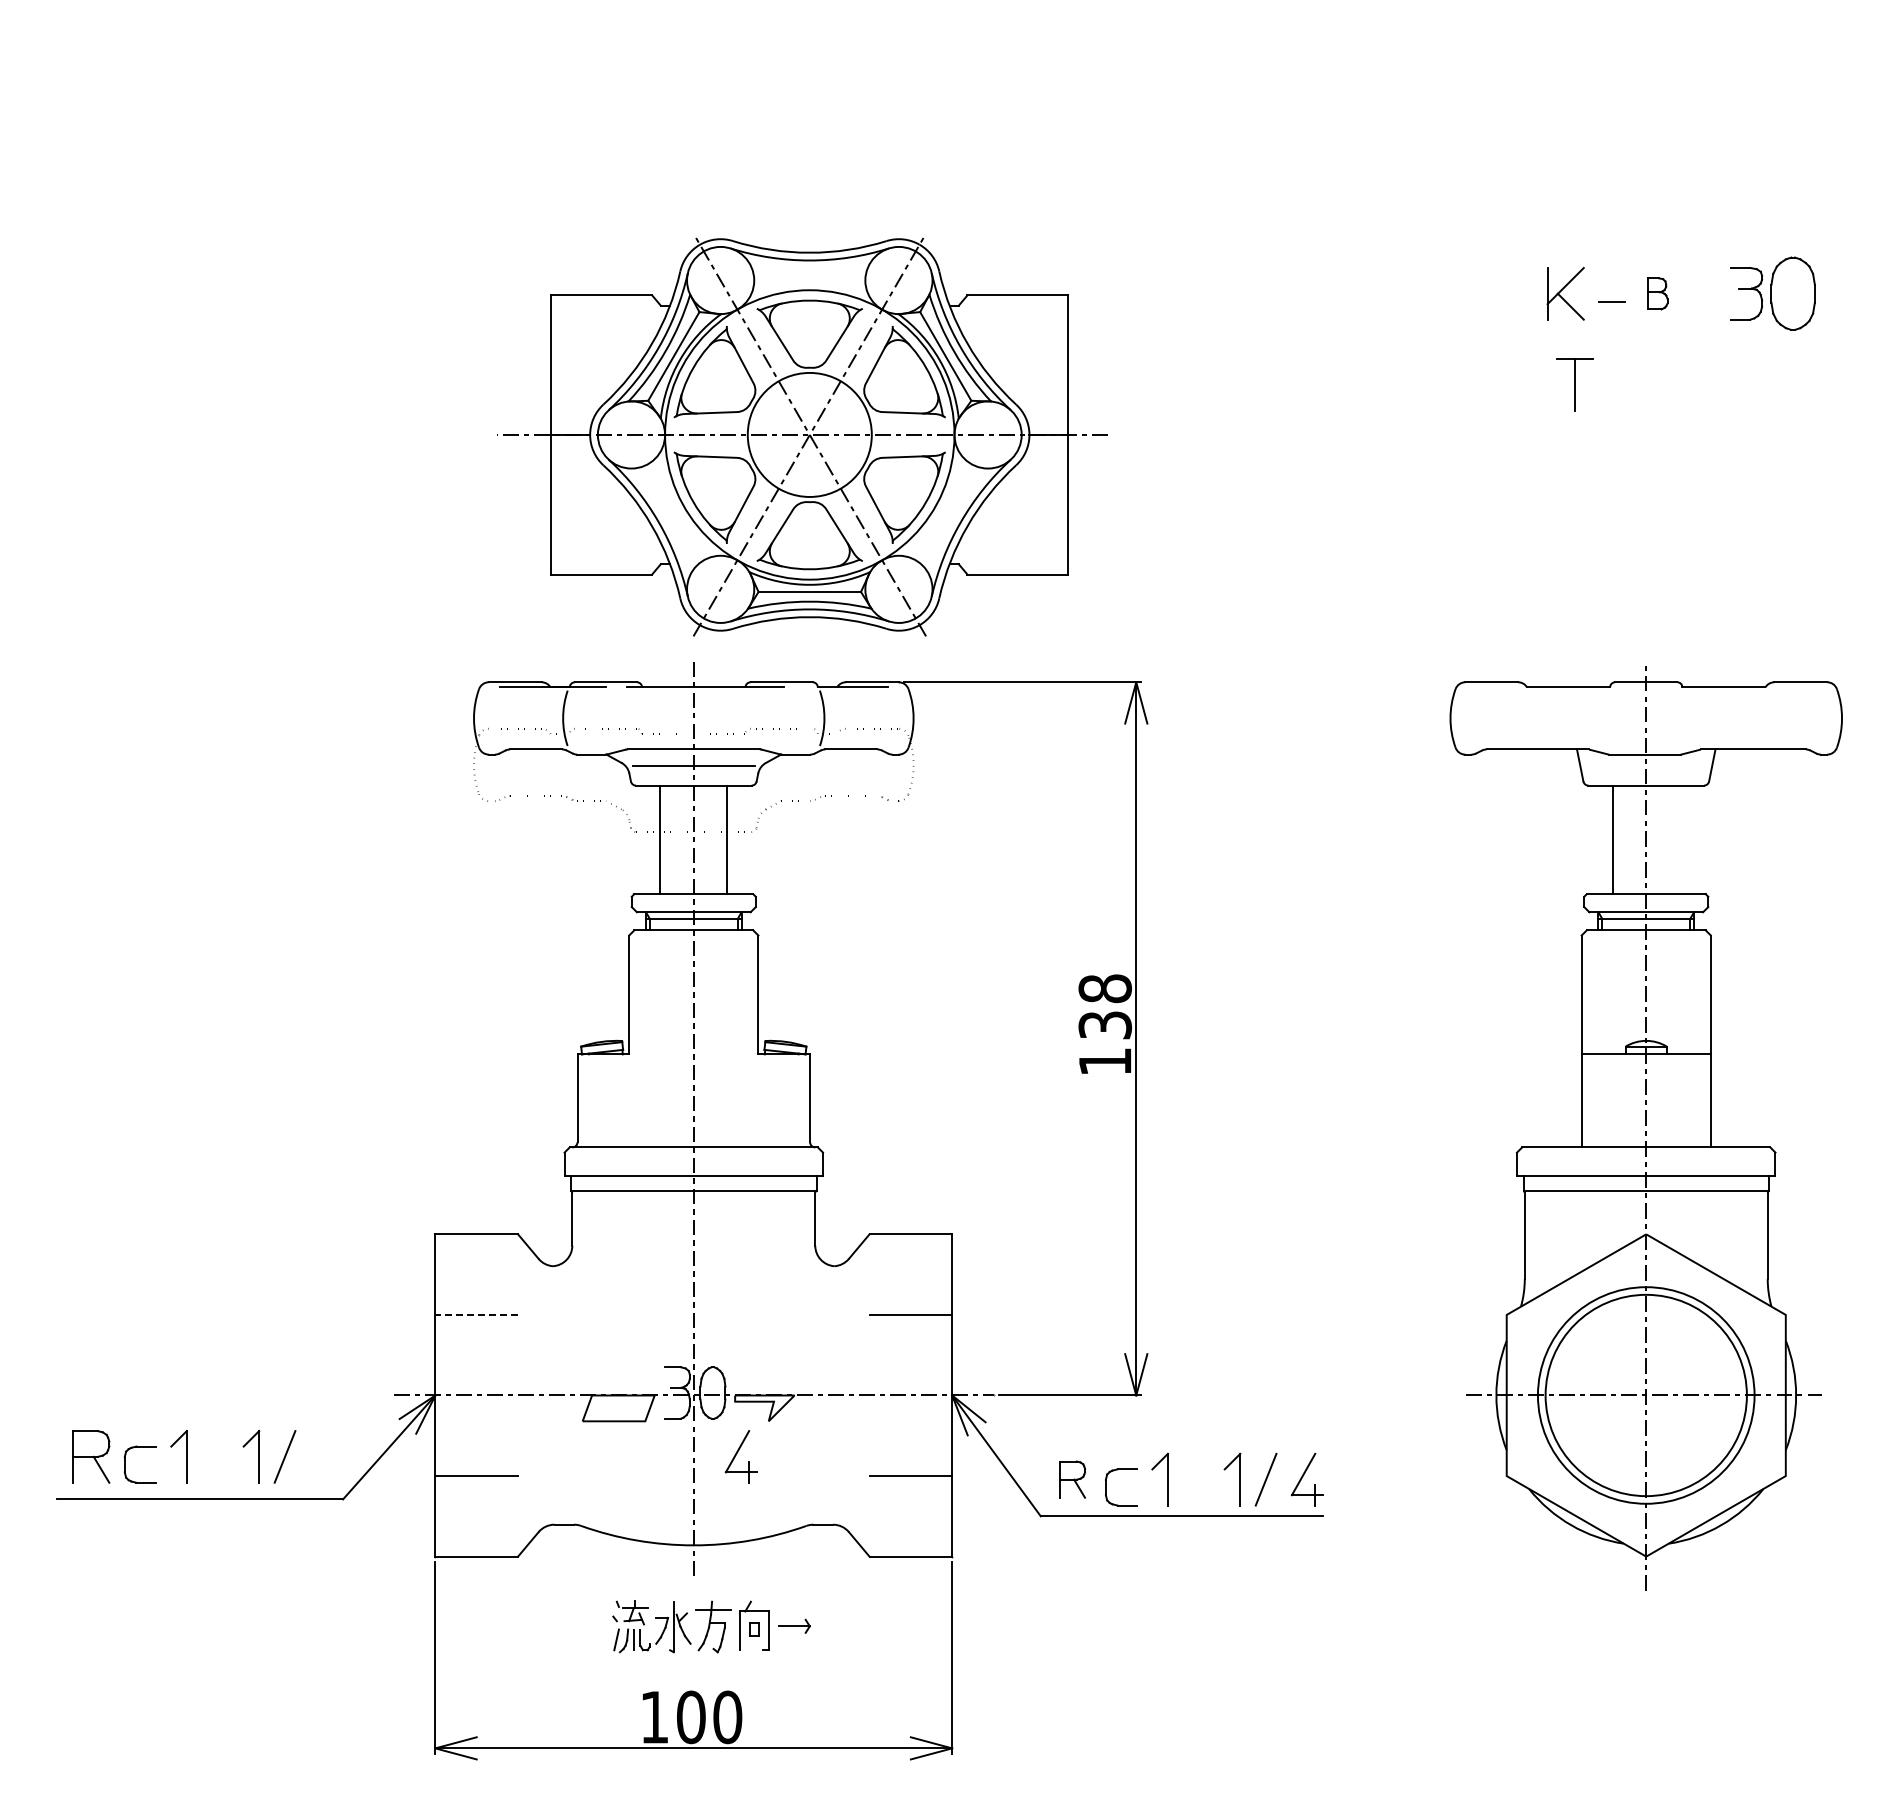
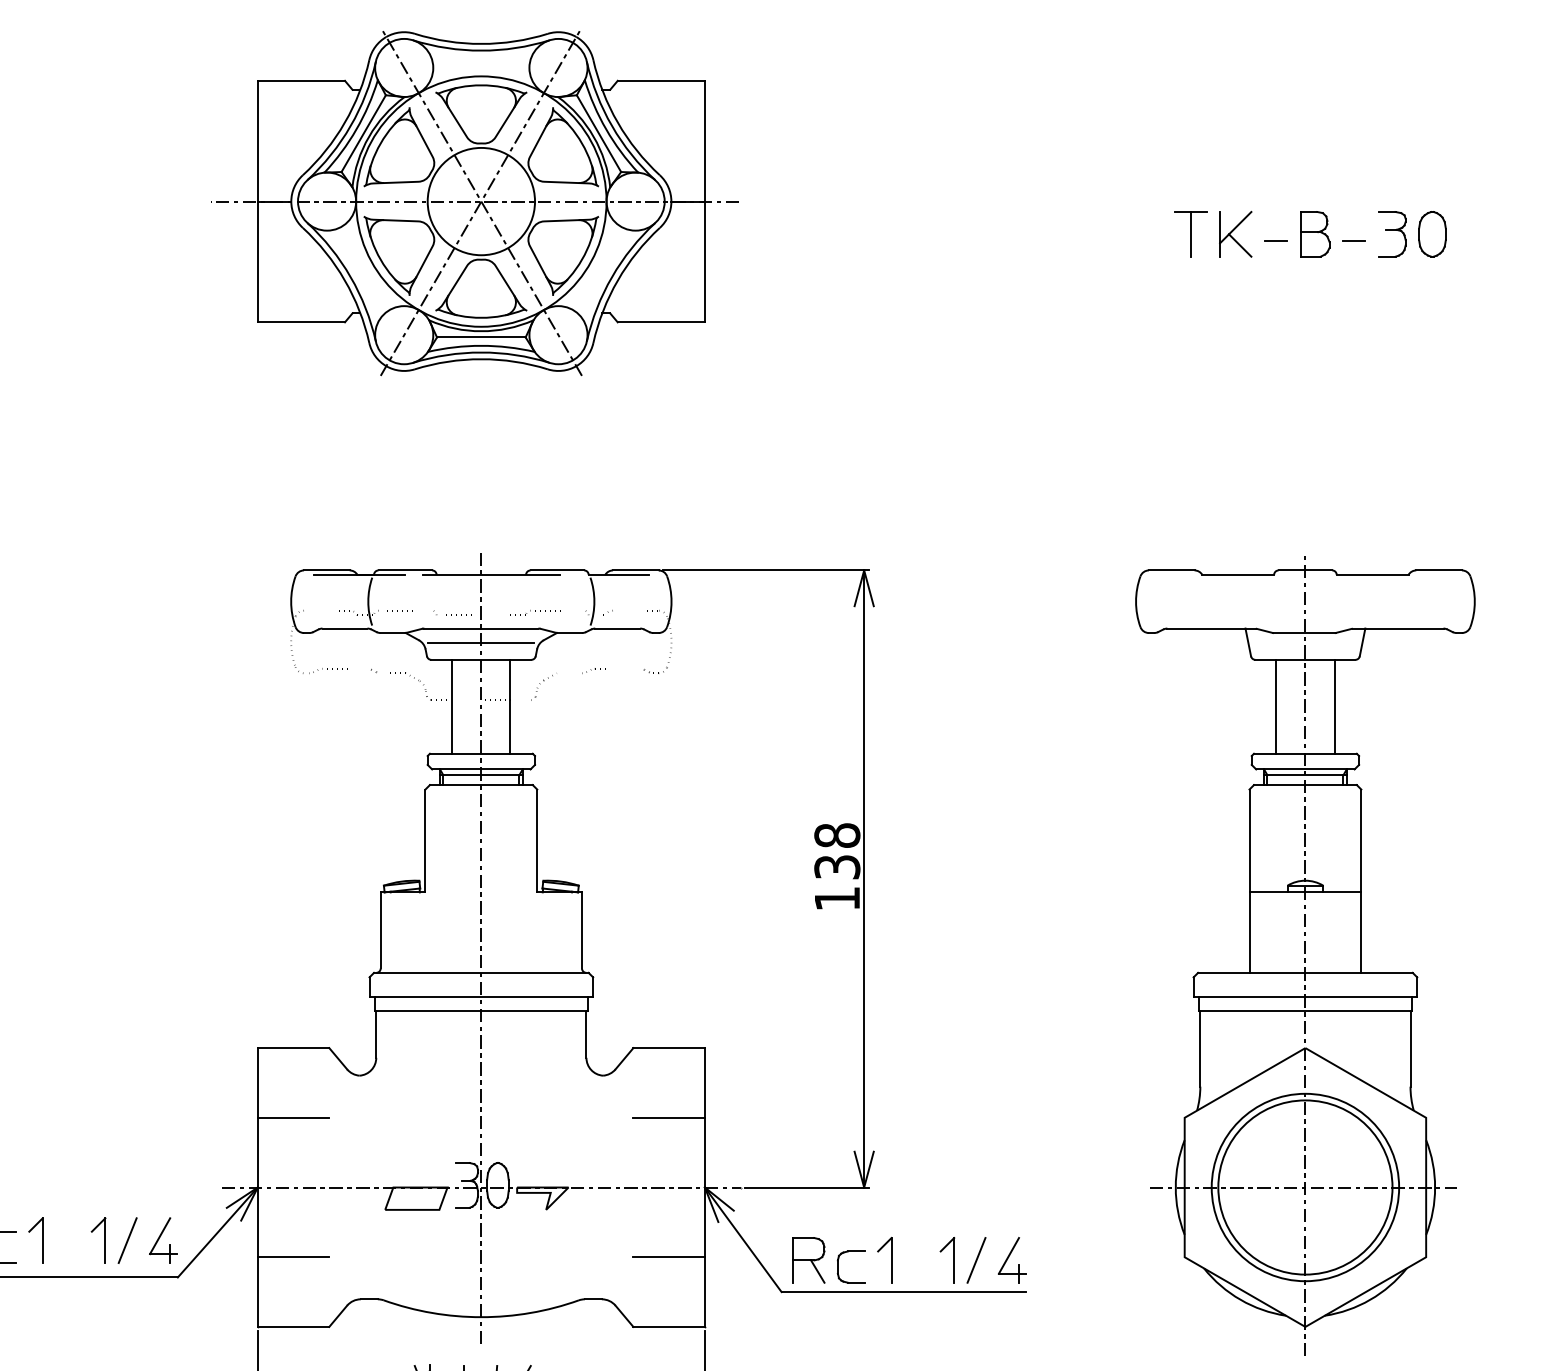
part: (1657, 293) -> (1315, 234), size x1.67
part: (1792, 293) -> (1431, 234), size x0.71
line: (1702, 301) -> (1354, 240), added
part: (1574, 384) -> (1190, 234), moved
part: (802, 436) -> (475, 202), moved
line: (1679, 839) -> (1334, 706), added
line: (476, 1314) -> (293, 1117), dashed -> solid
part: (740, 1456) -> (162, 1240), moved
part: (1072, 1479) -> (809, 1260), size x1.43

